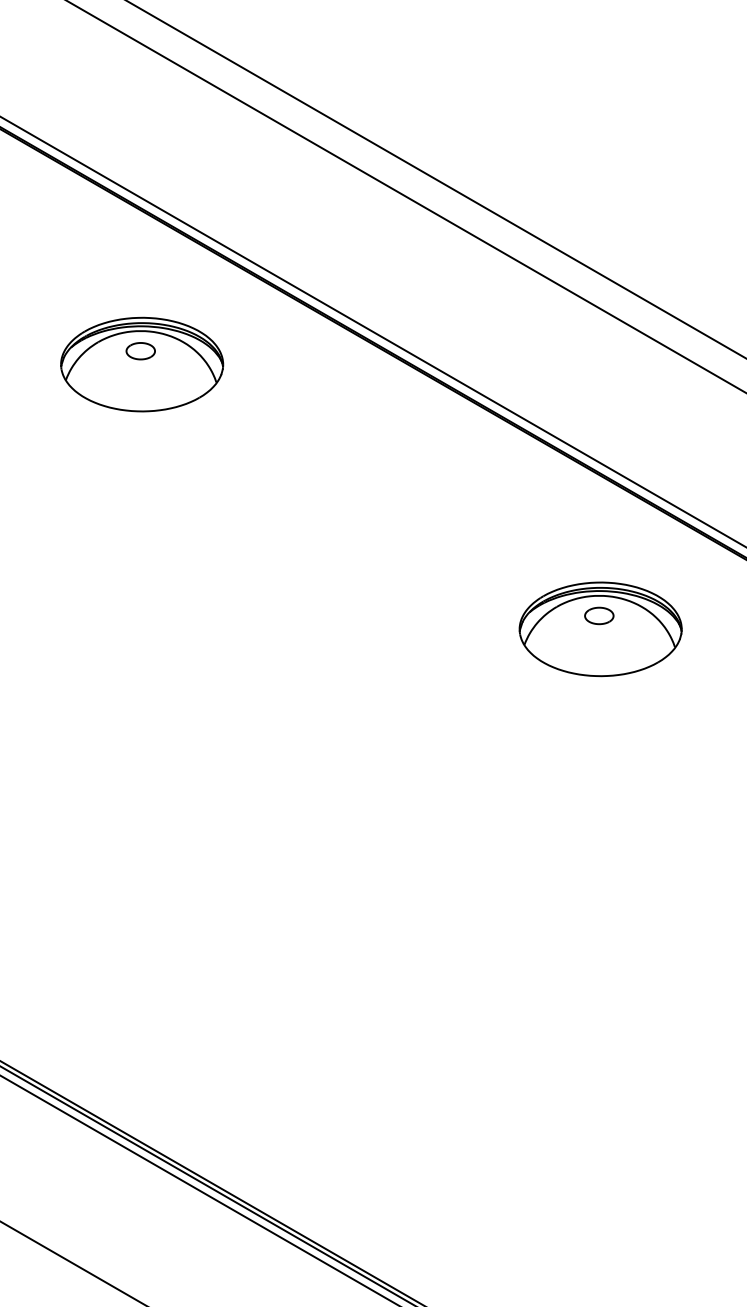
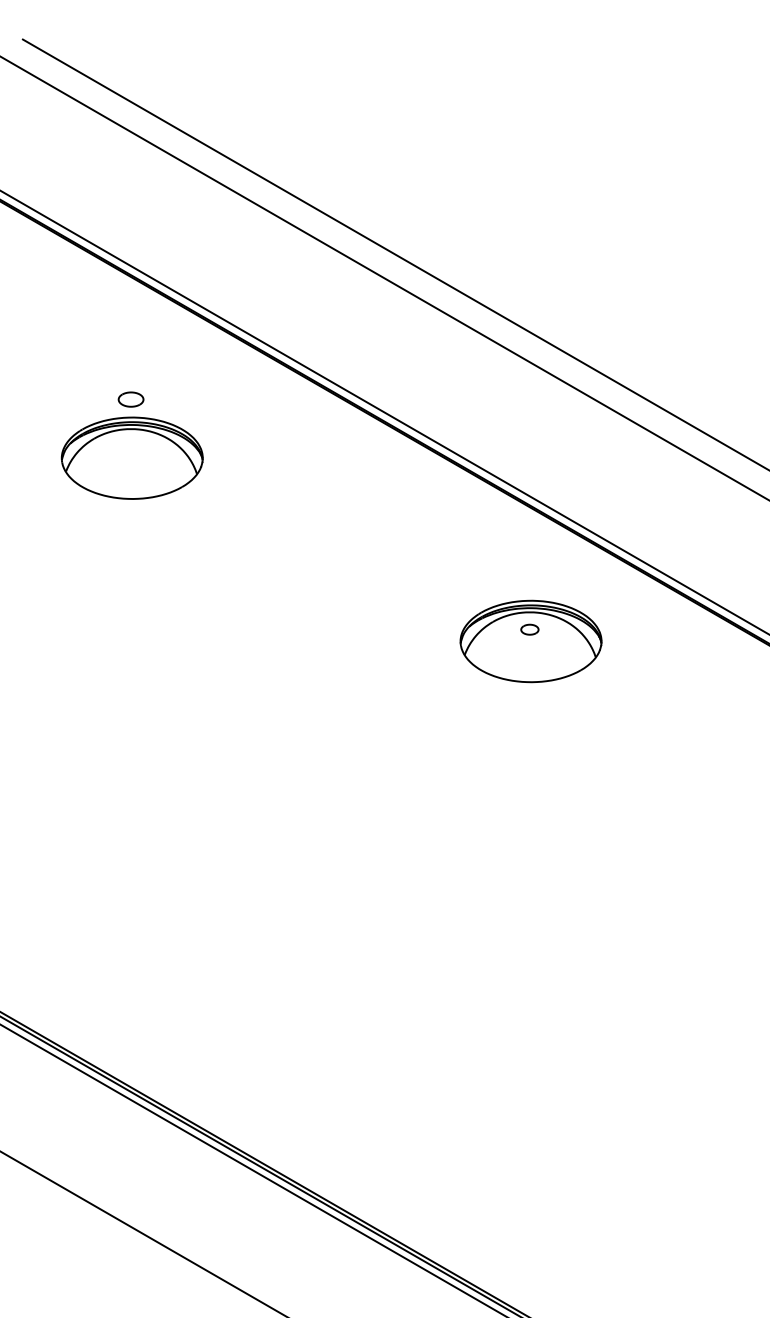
part: (141, 363) -> (131, 457), moved
part: (598, 615) -> (529, 629), size x0.7

